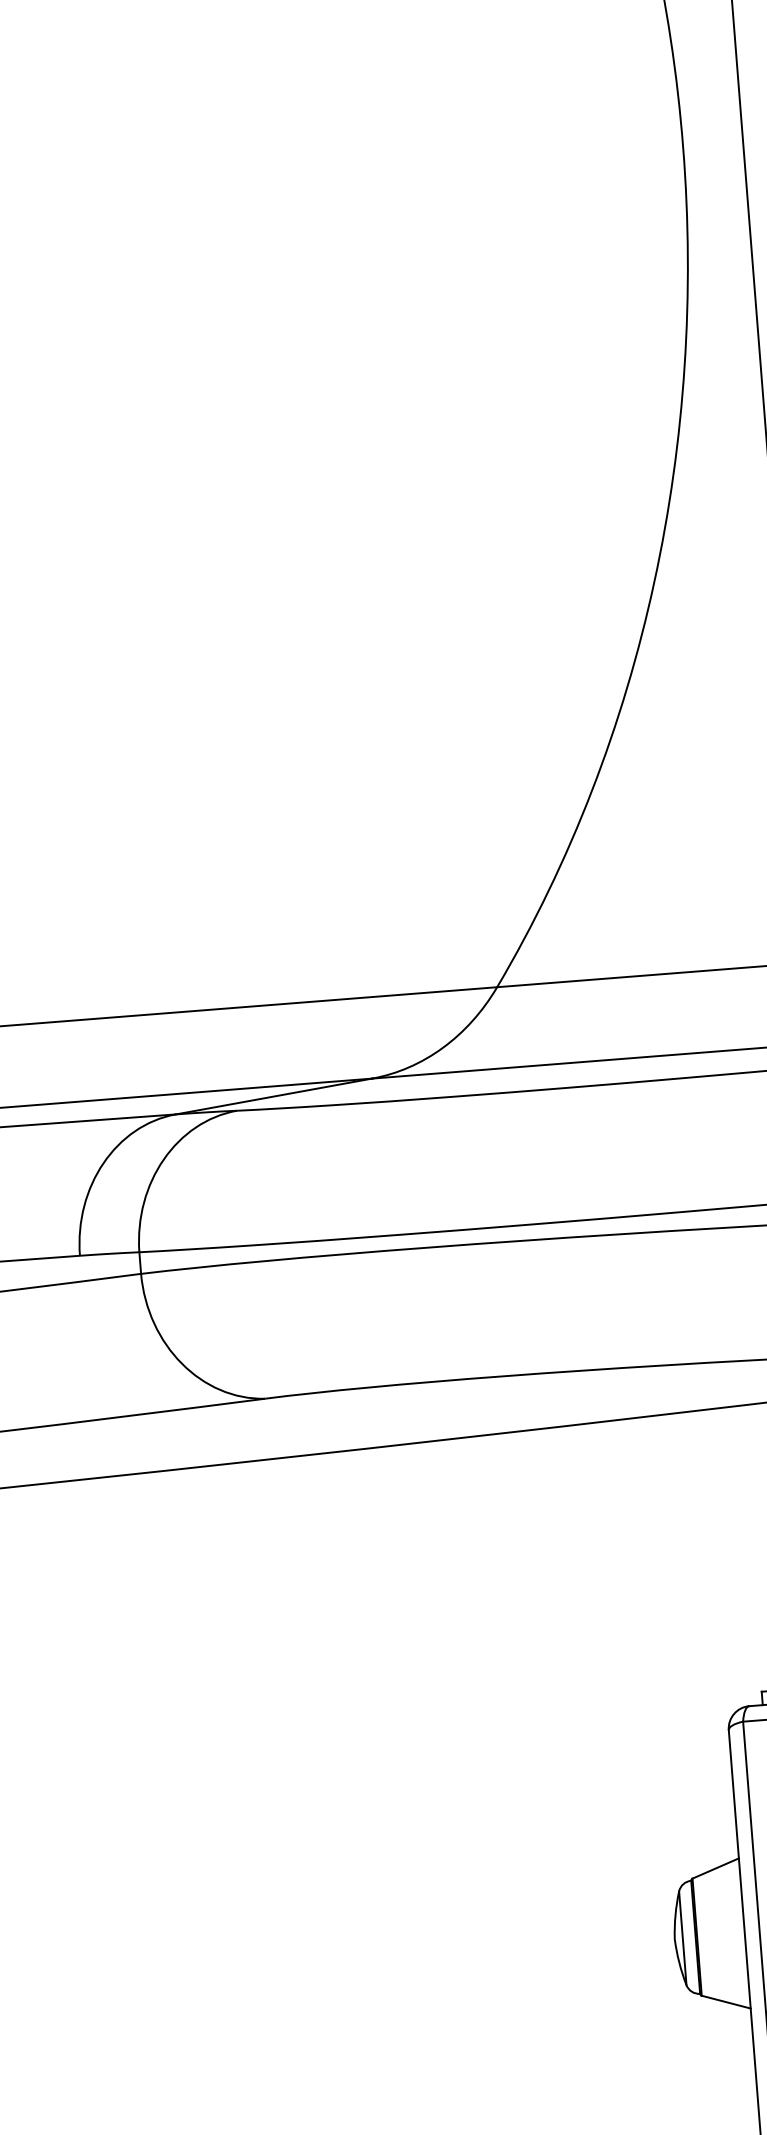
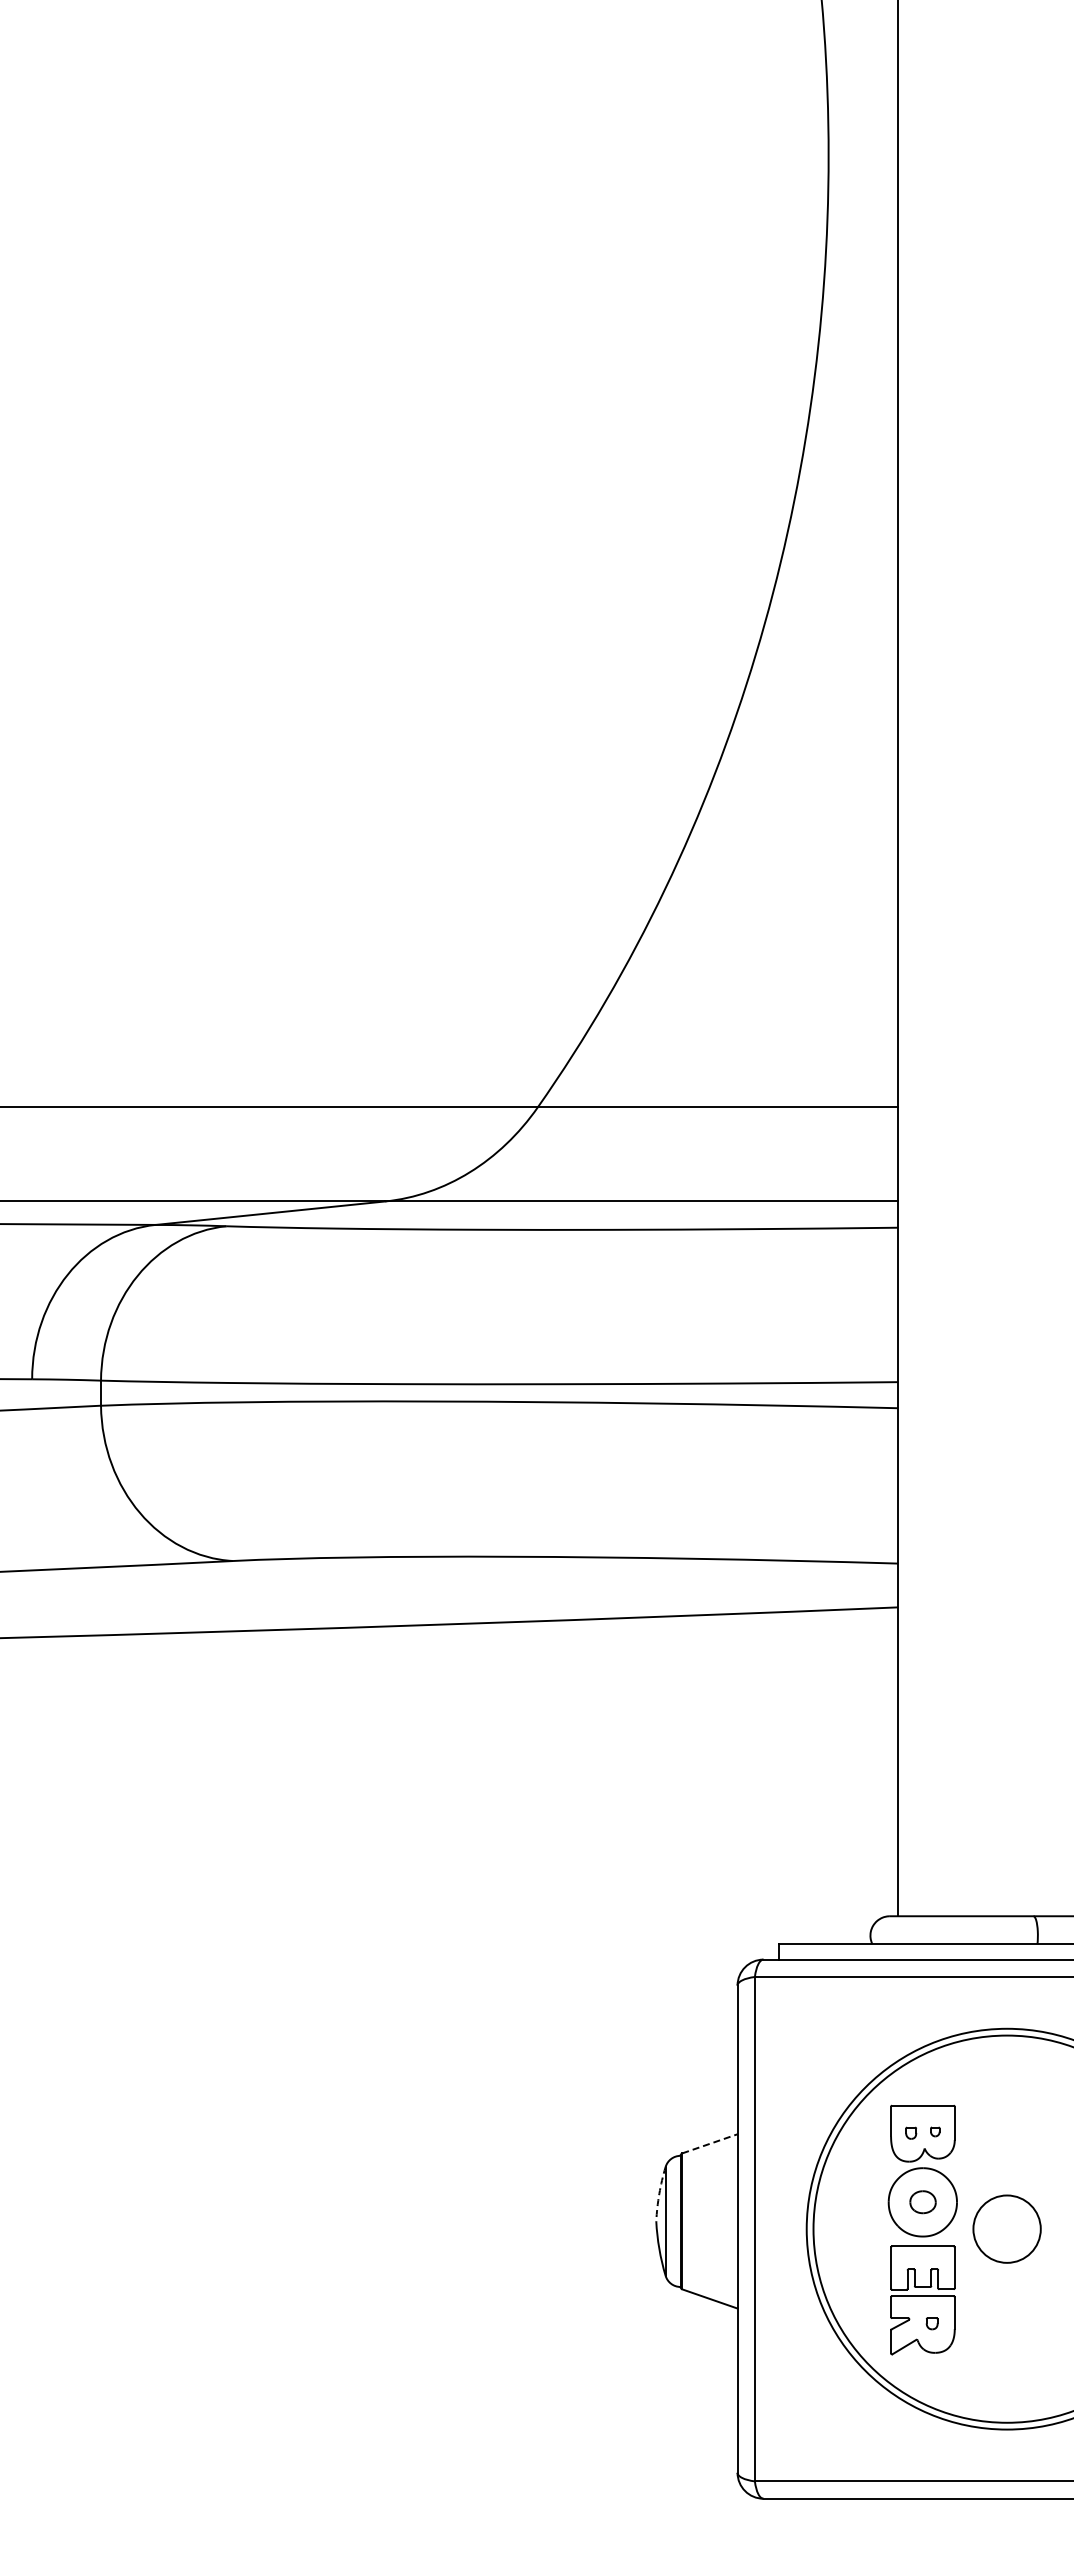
line: (716, 1868) -> (710, 2143), solid -> dashed
arc: (675, 1914) -> (659, 2193), solid -> dashed

